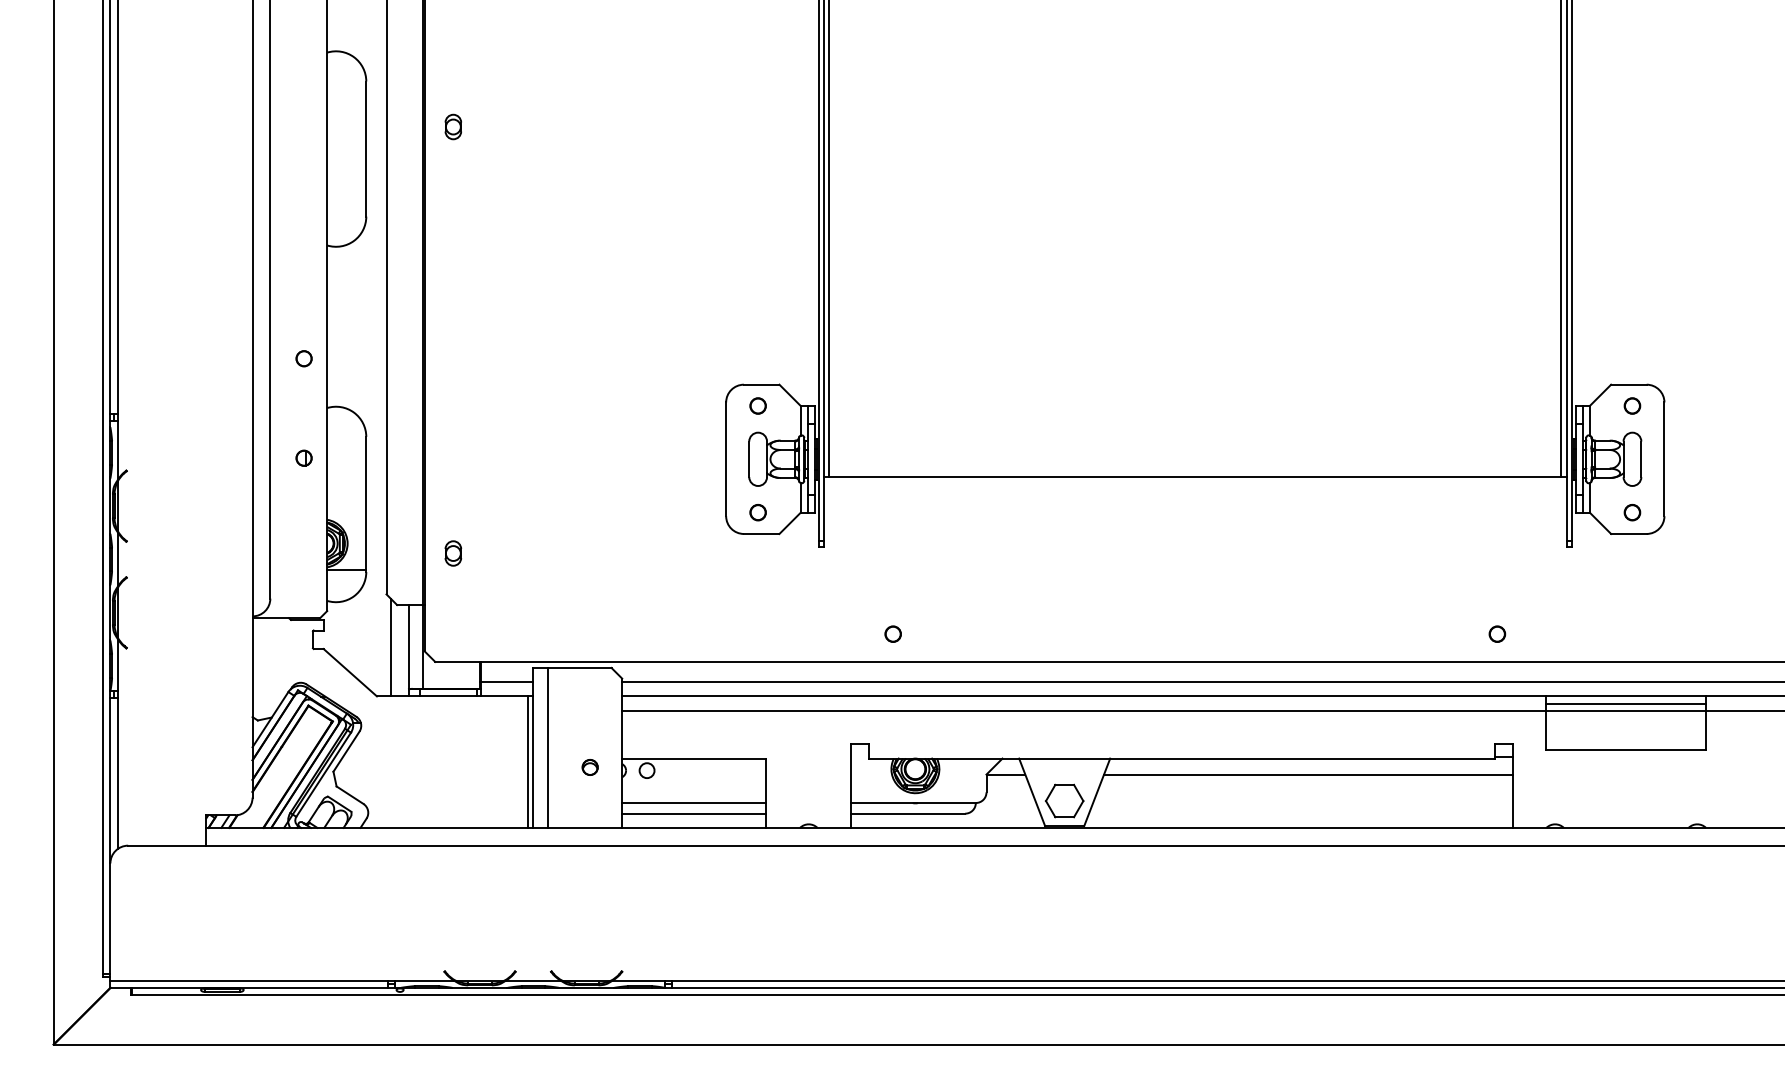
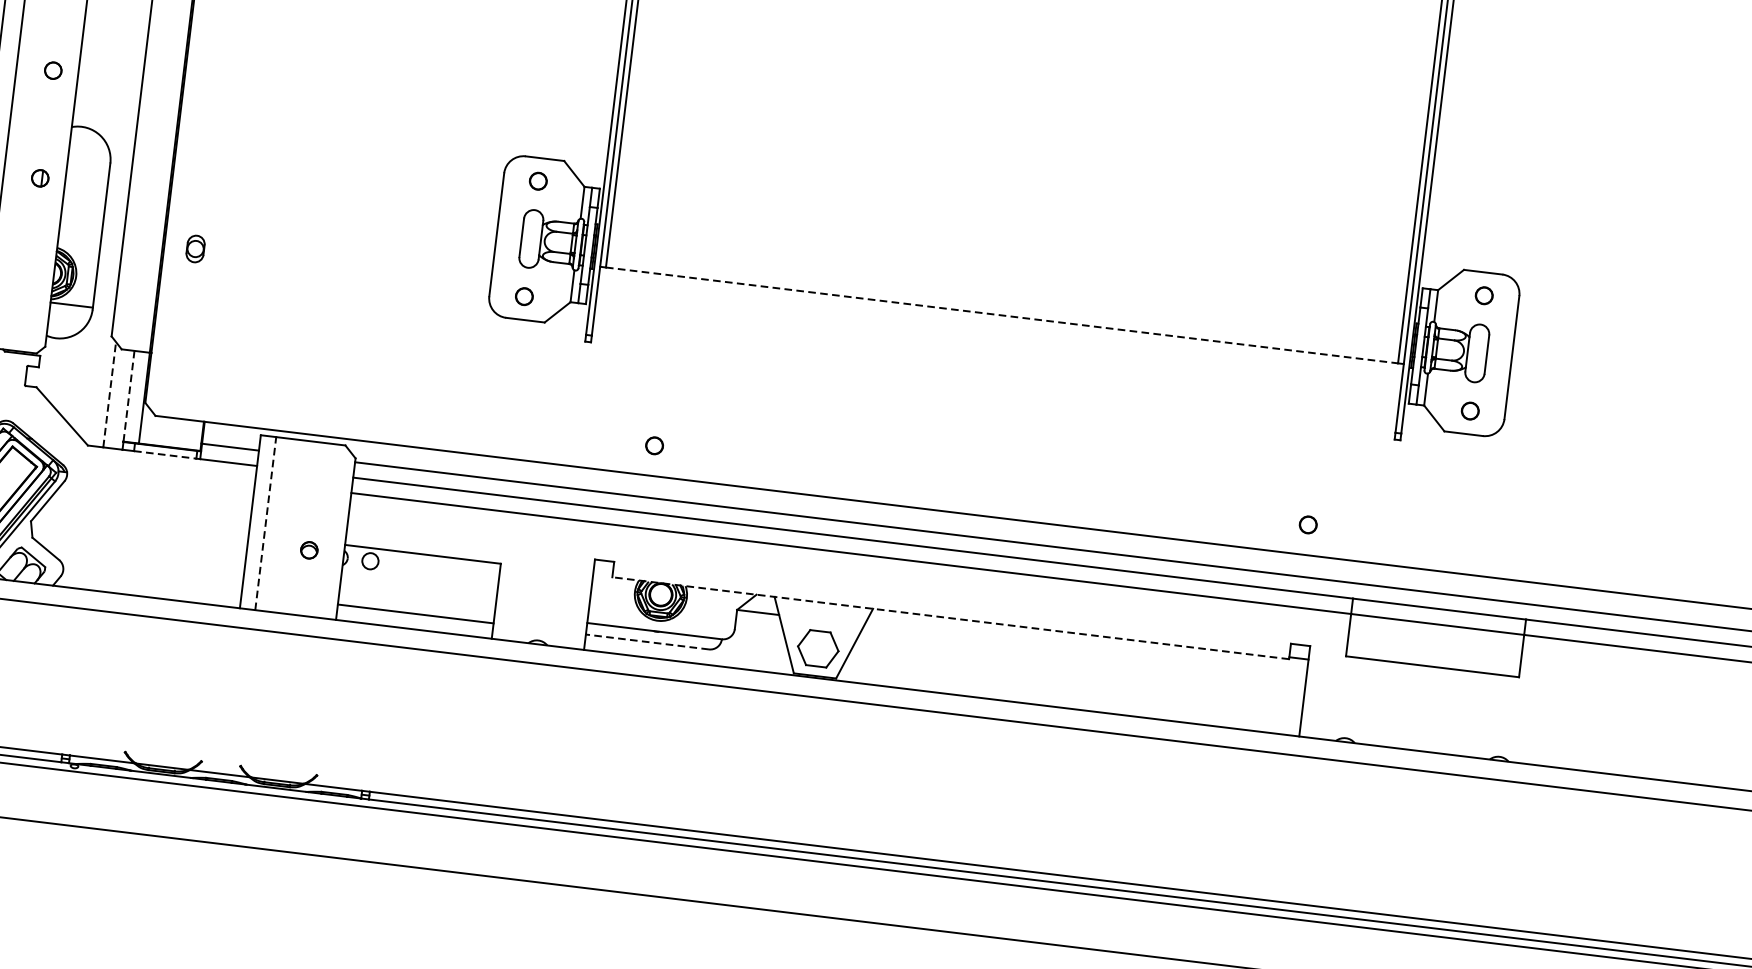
line: (1195, 477) -> (1002, 315), solid -> dashed
part: (453, 553) -> (195, 249), moved
line: (391, 647) -> (110, 394), solid -> dashed
line: (408, 647) -> (128, 396), solid -> dashed
line: (448, 696) -> (165, 455), solid -> dashed
line: (1626, 703) -> (1438, 616), removed
line: (547, 747) -> (265, 523), solid -> dashed
line: (1181, 758) -> (950, 618), solid -> dashed
line: (528, 761) -> (243, 535), removed
line: (1308, 774) -> (1085, 651), removed
line: (694, 803) -> (417, 602), removed
line: (908, 813) -> (647, 641), solid -> dashed

